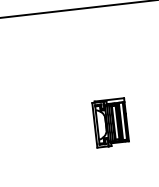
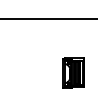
part: (110, 121) -> (73, 72), size x1.43

